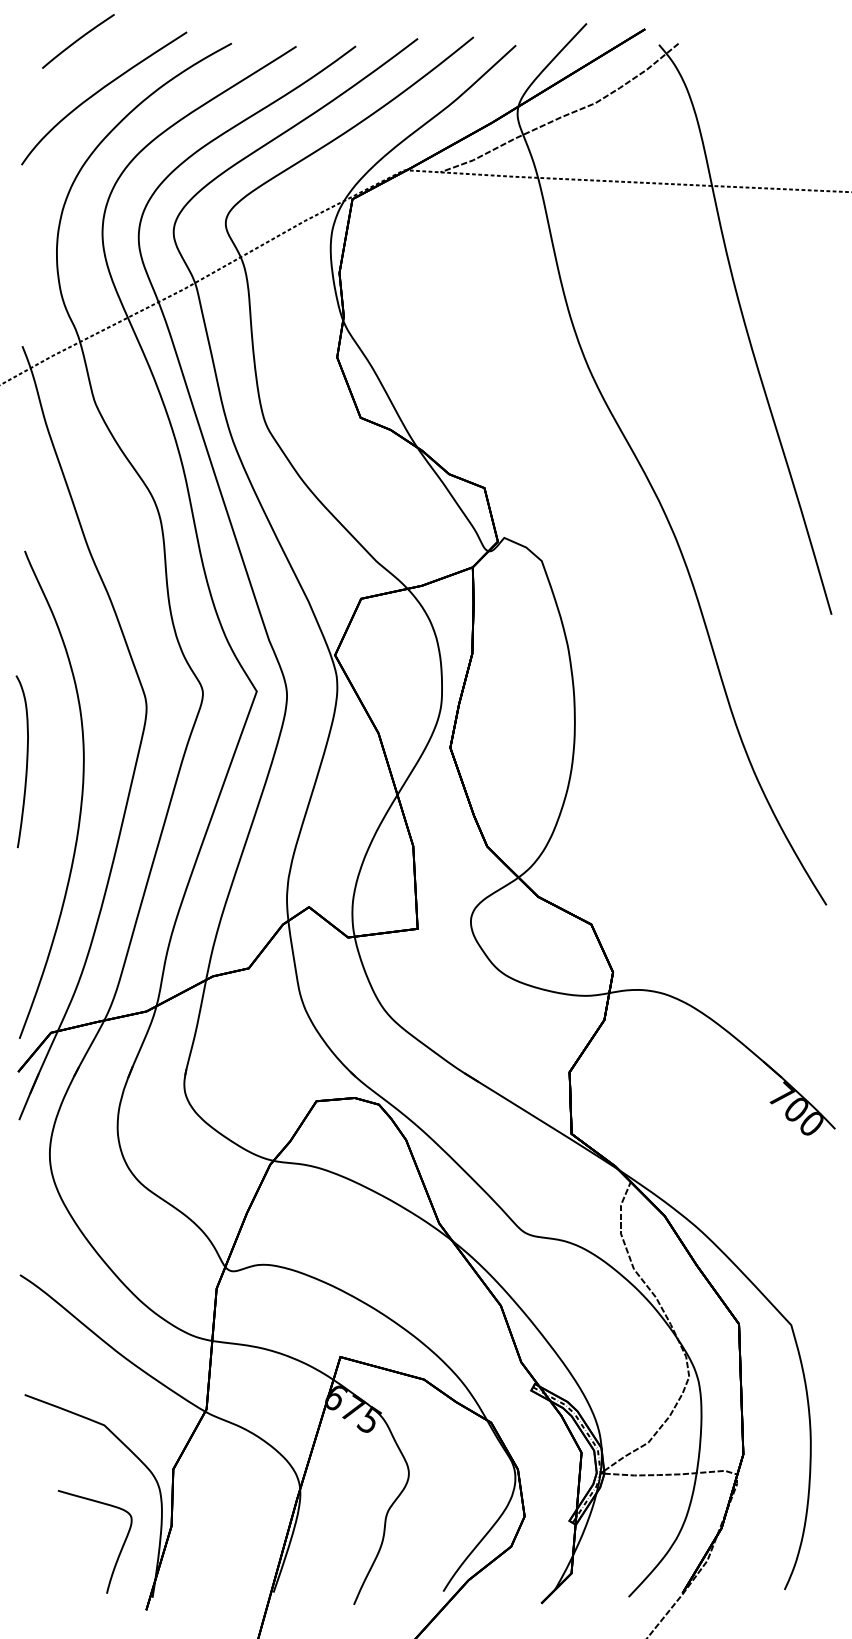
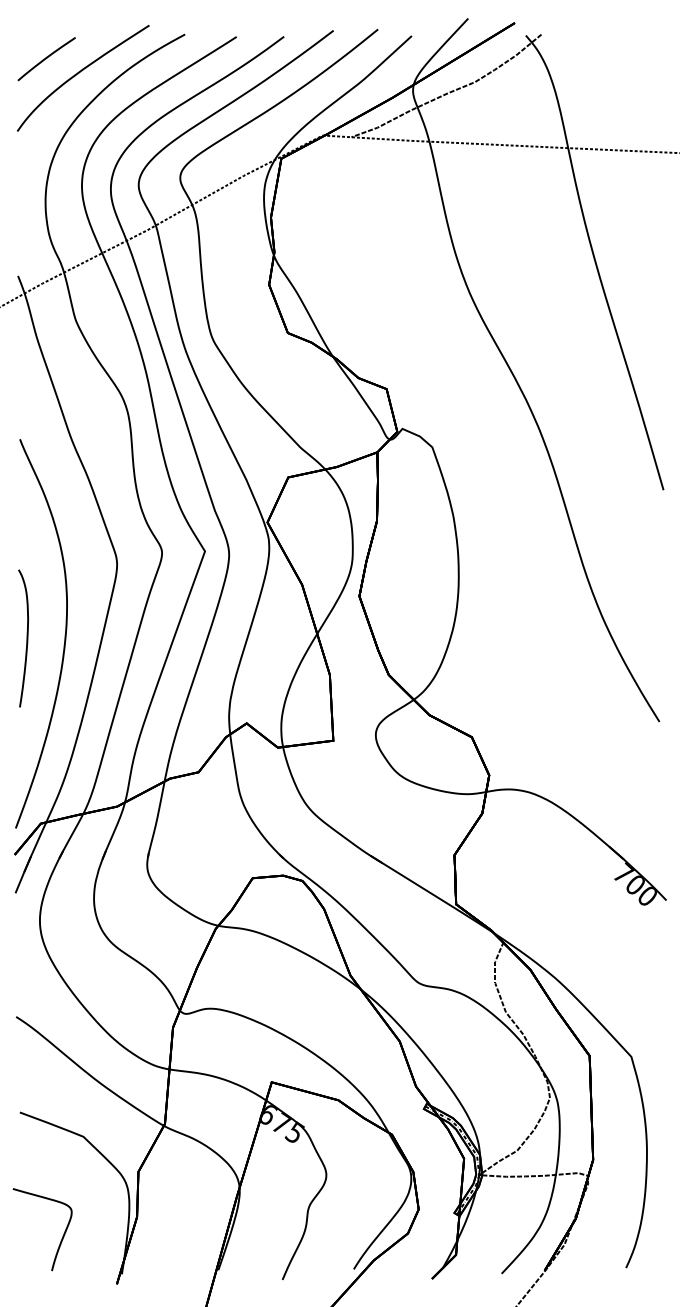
curve: (78, 40) -> (46, 58), moved
curve: (26, 761) -> (26, 638), moved
curve: (120, 1549) -> (62, 1235), moved

